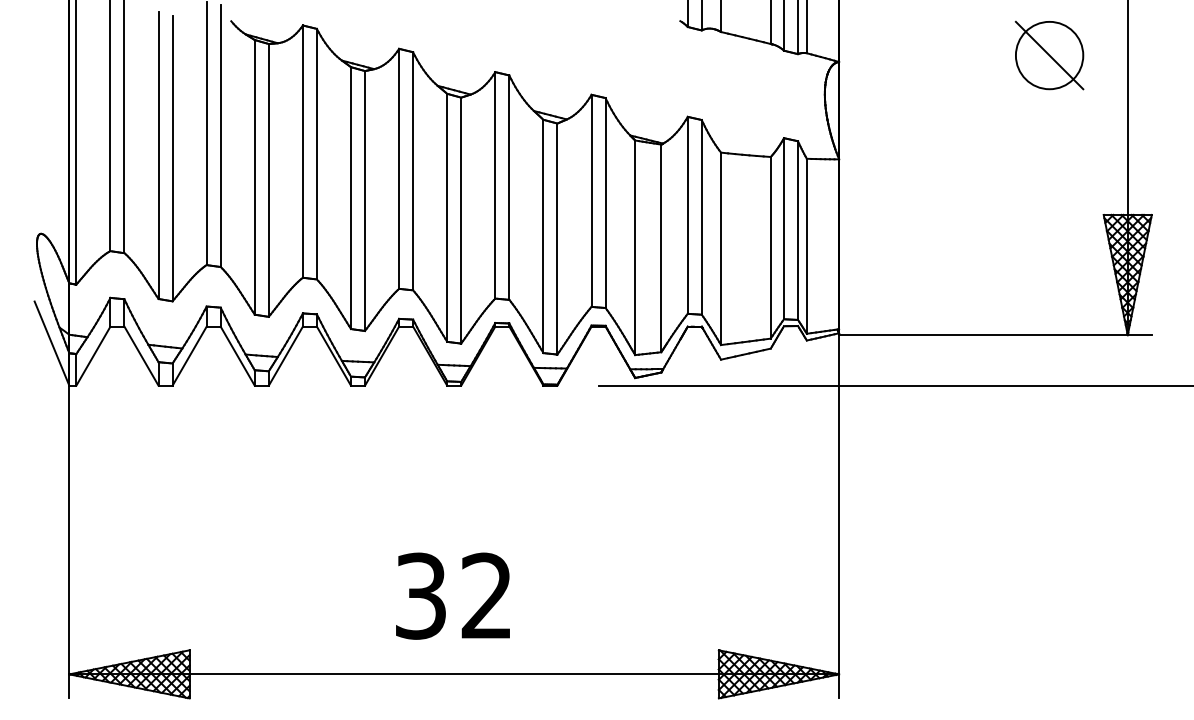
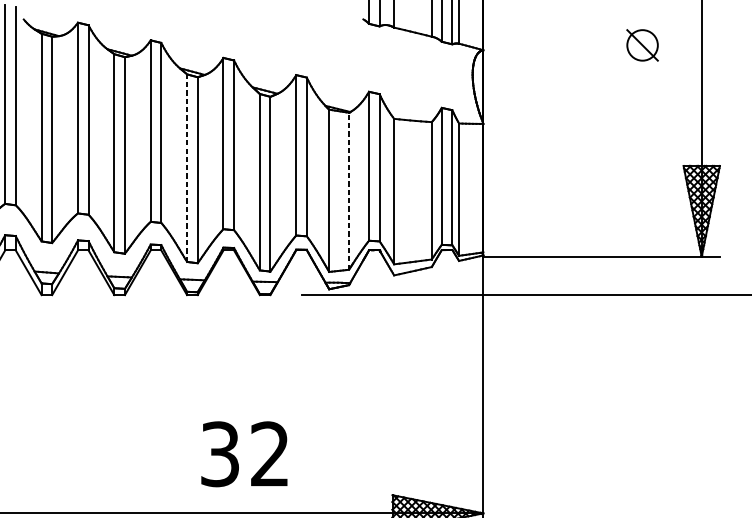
part: (1049, 55) -> (642, 45), size x0.6
line: (447, 217) -> (187, 167), solid -> dashed
line: (661, 248) -> (349, 191), solid -> dashed
text: (452, 595) -> (244, 453), moved

